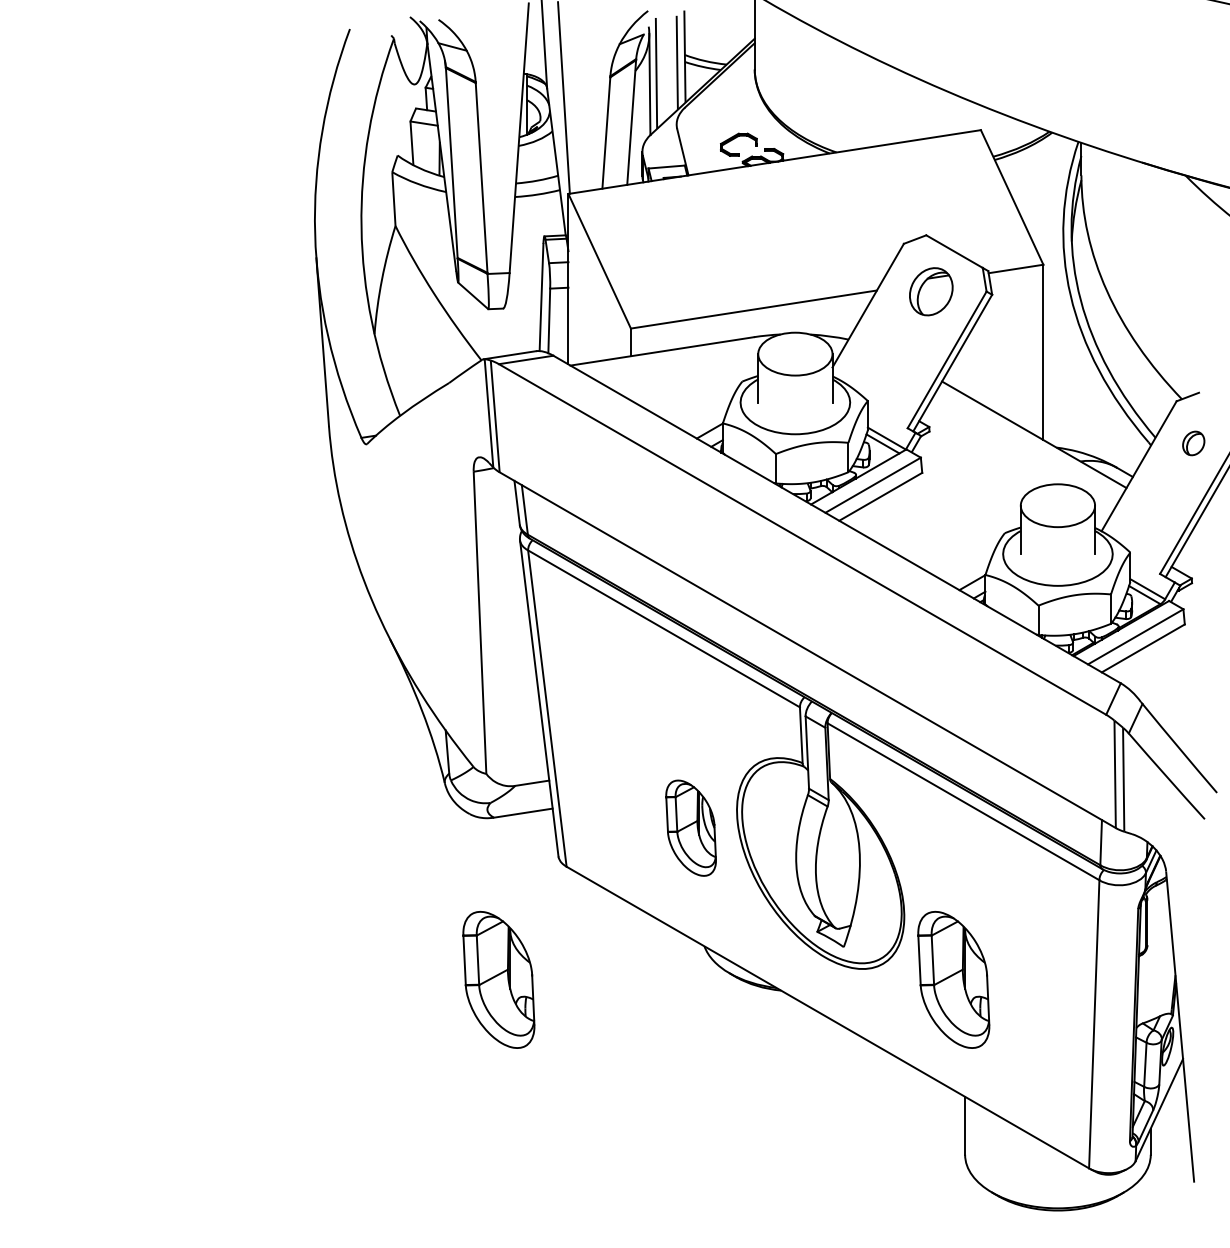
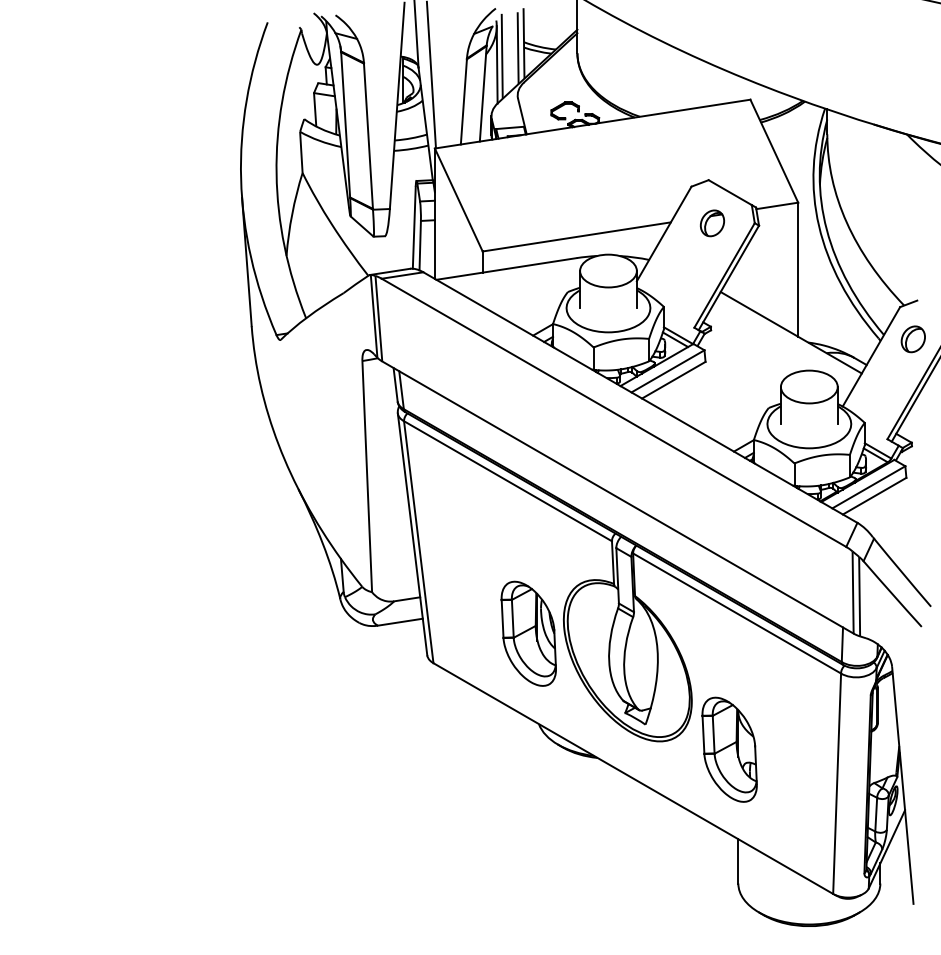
part: (931, 291) -> (712, 223), size x0.71
part: (1192, 443) -> (912, 339), size x1.43
part: (690, 827) -> (528, 633), size x1.43
part: (498, 979) -> (381, 749), removed

